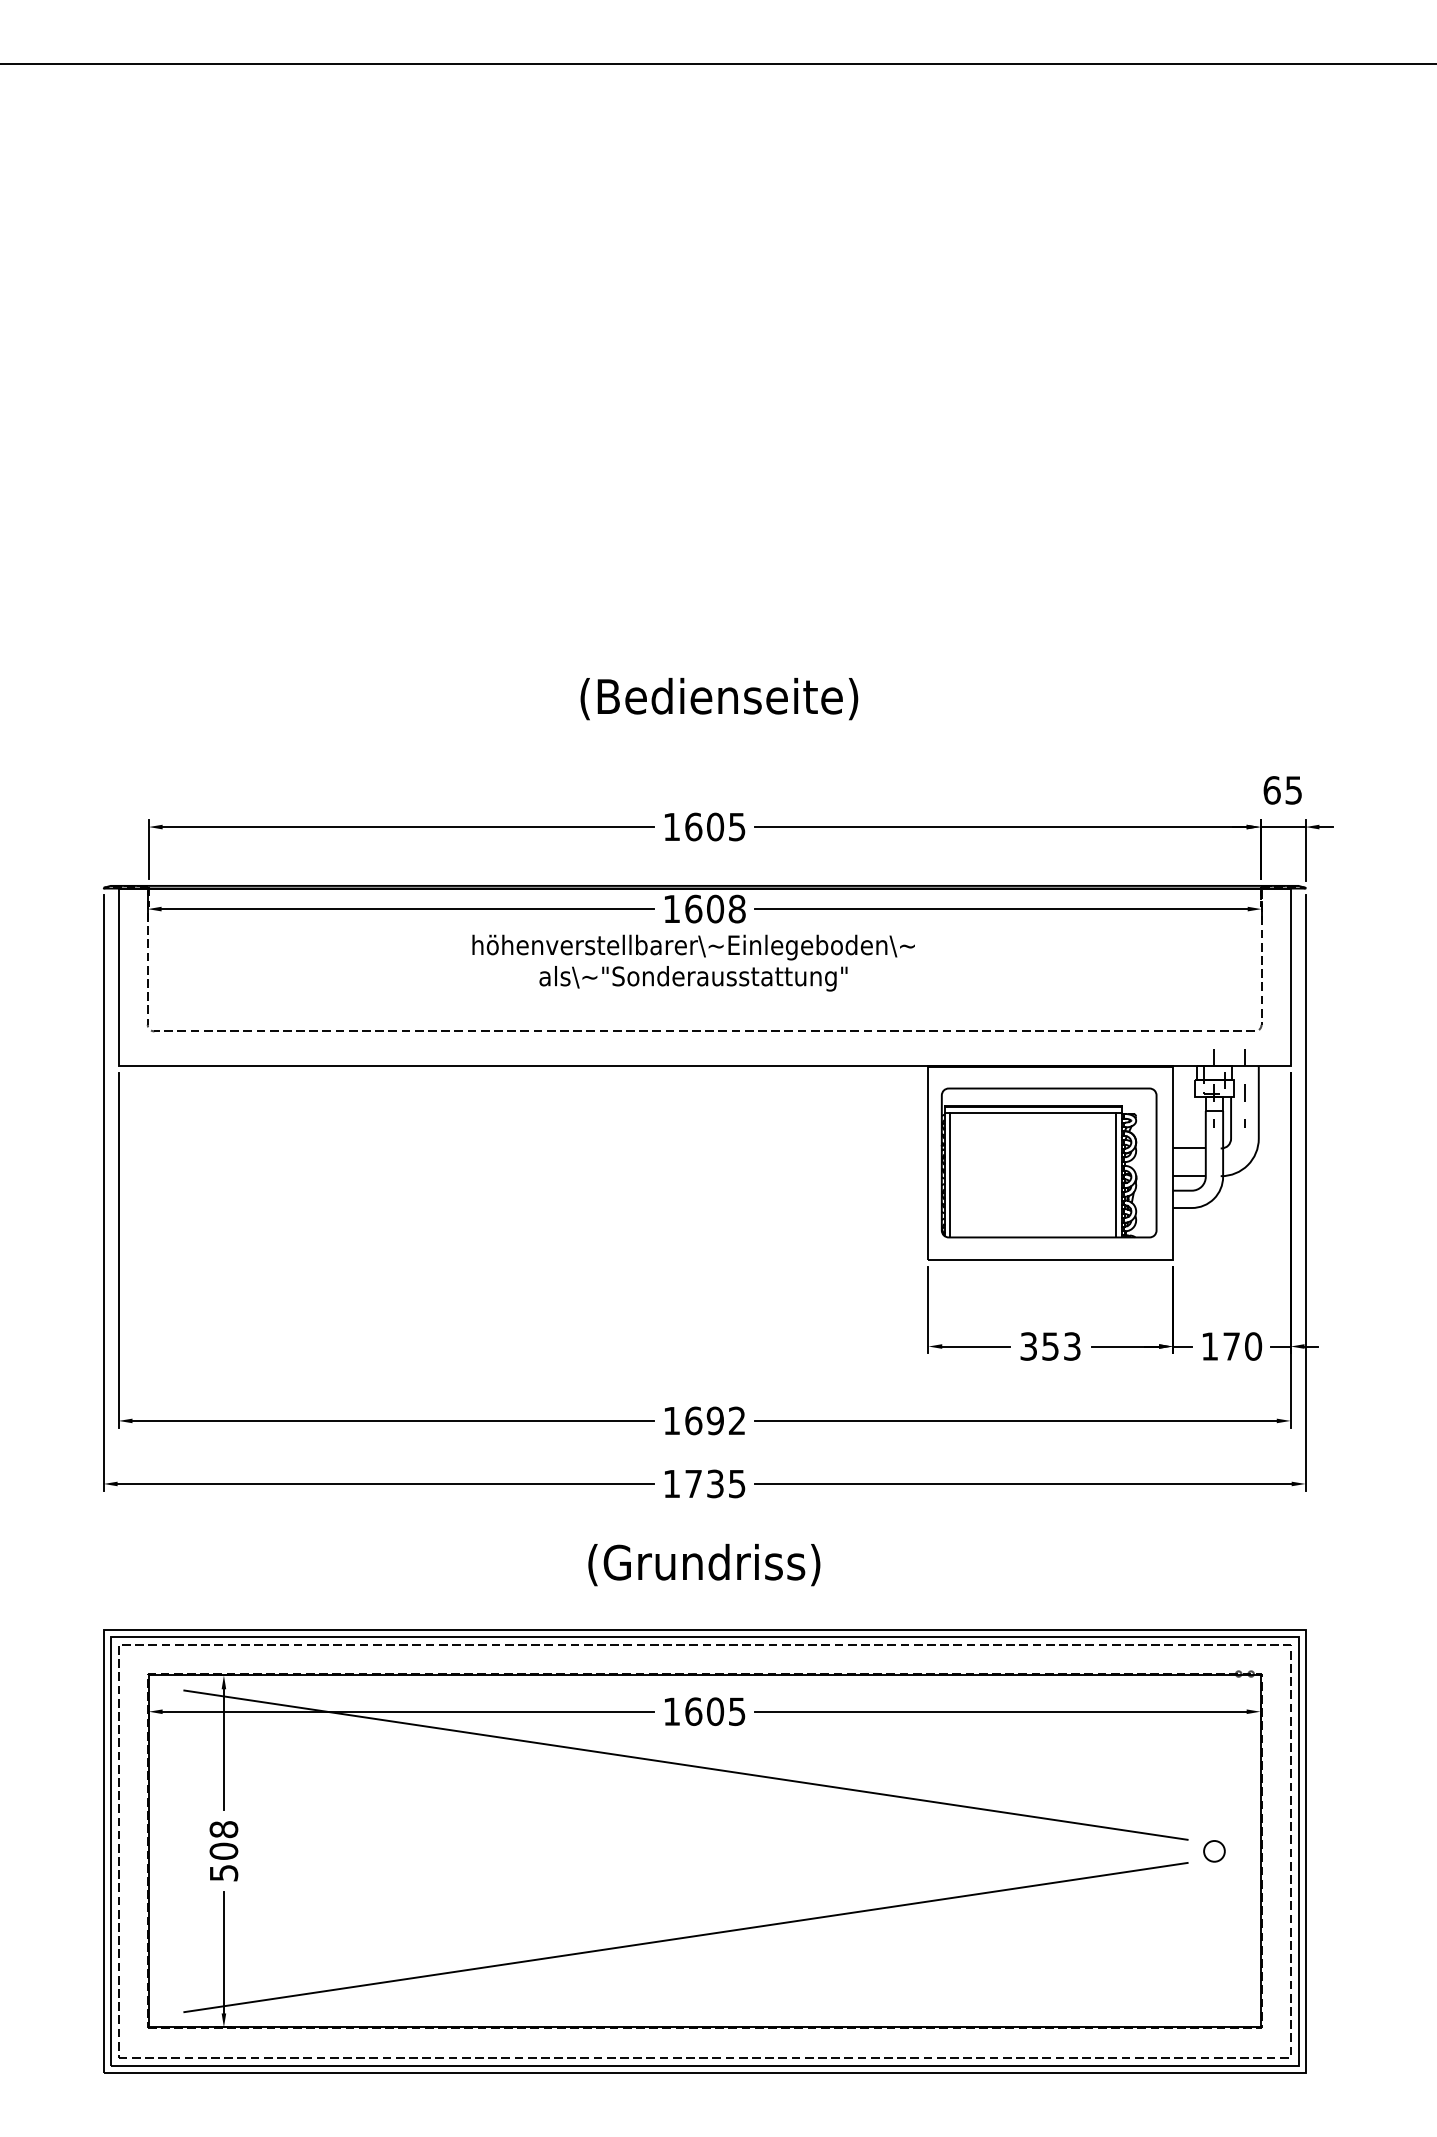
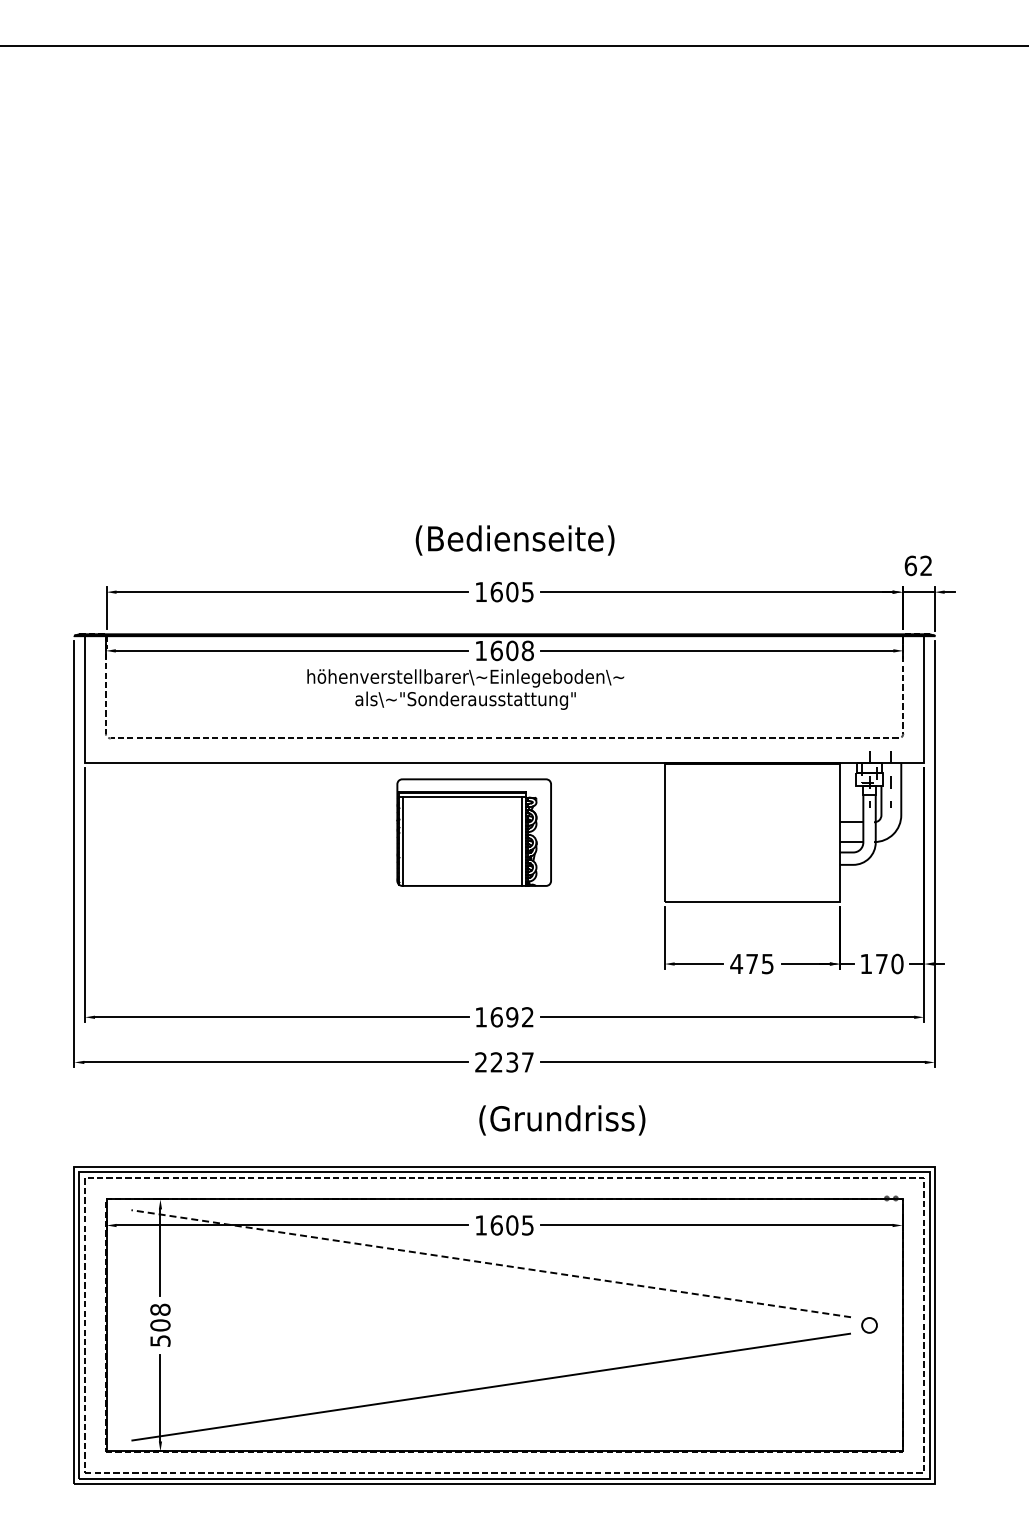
text: (718, 699) -> (514, 540), moved
text: (1292, 789) -> (925, 565), 65 -> 62
text: (693, 963) -> (465, 689), moved
part: (1048, 1162) -> (473, 832), moved
text: (1049, 1345) -> (751, 963), 353 -> 475
text: (704, 1484) -> (504, 1062), 1735 -> 2237
text: (704, 1565) -> (562, 1120), moved
line: (686, 1764) -> (491, 1263), solid -> dashed

